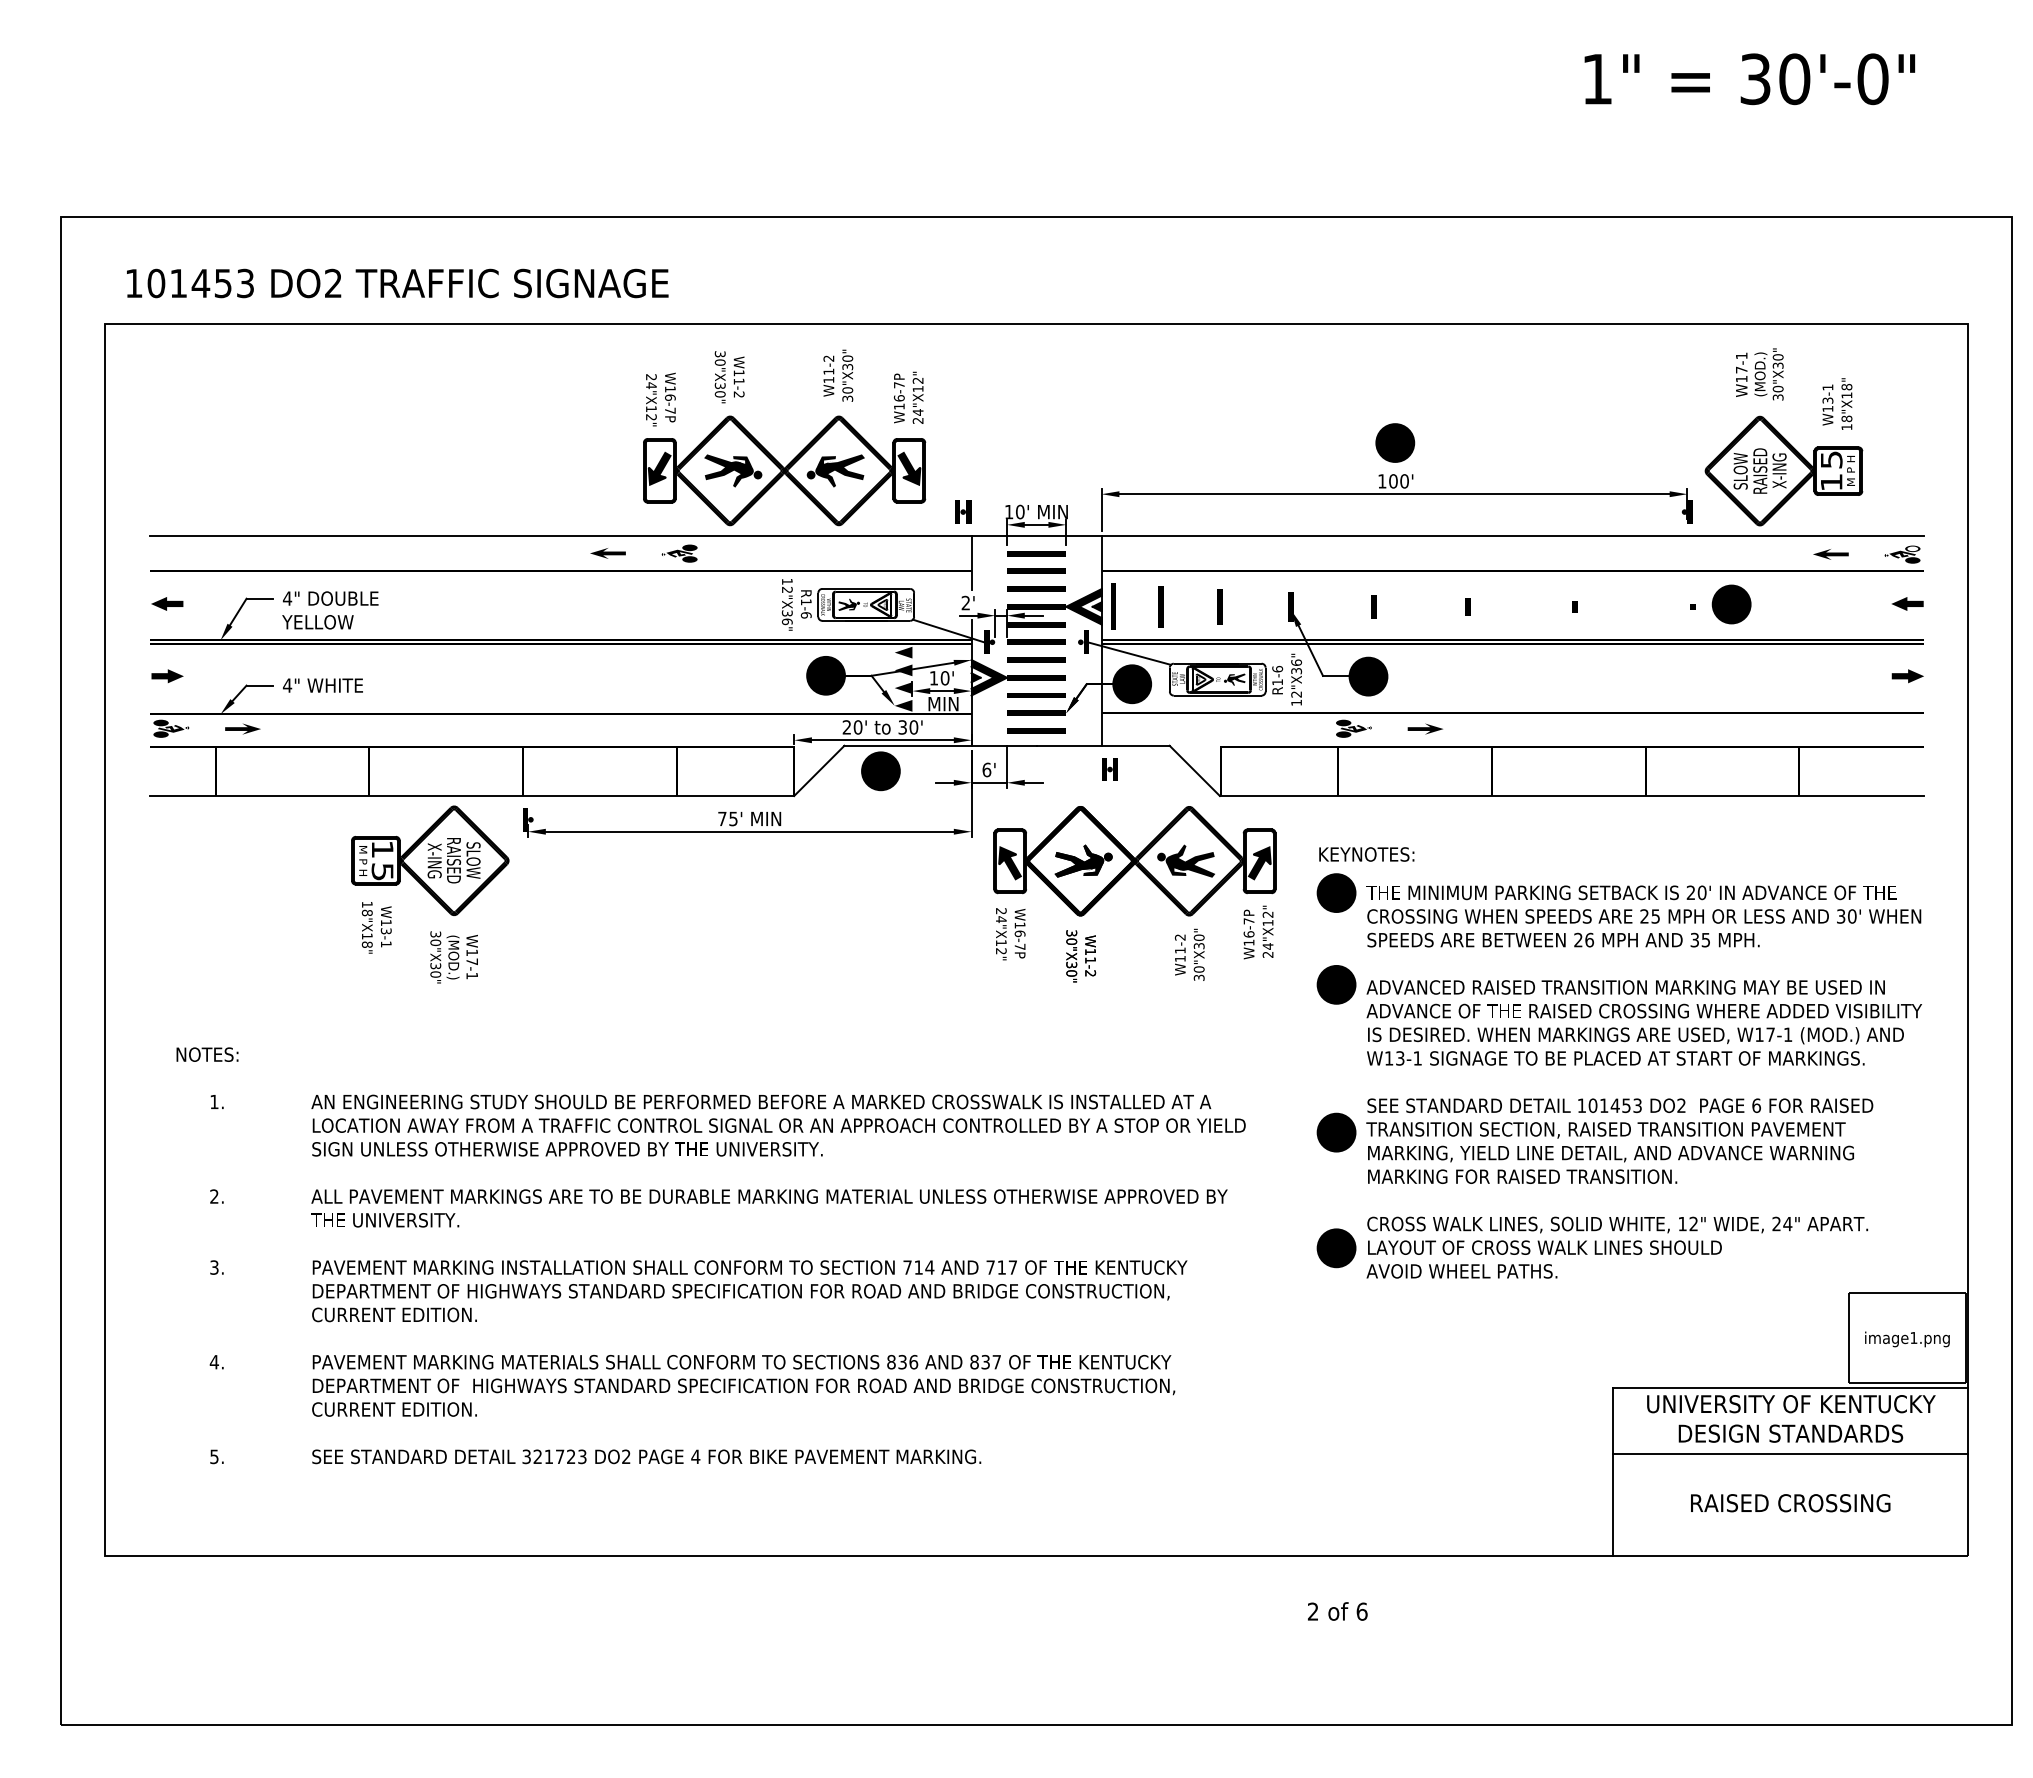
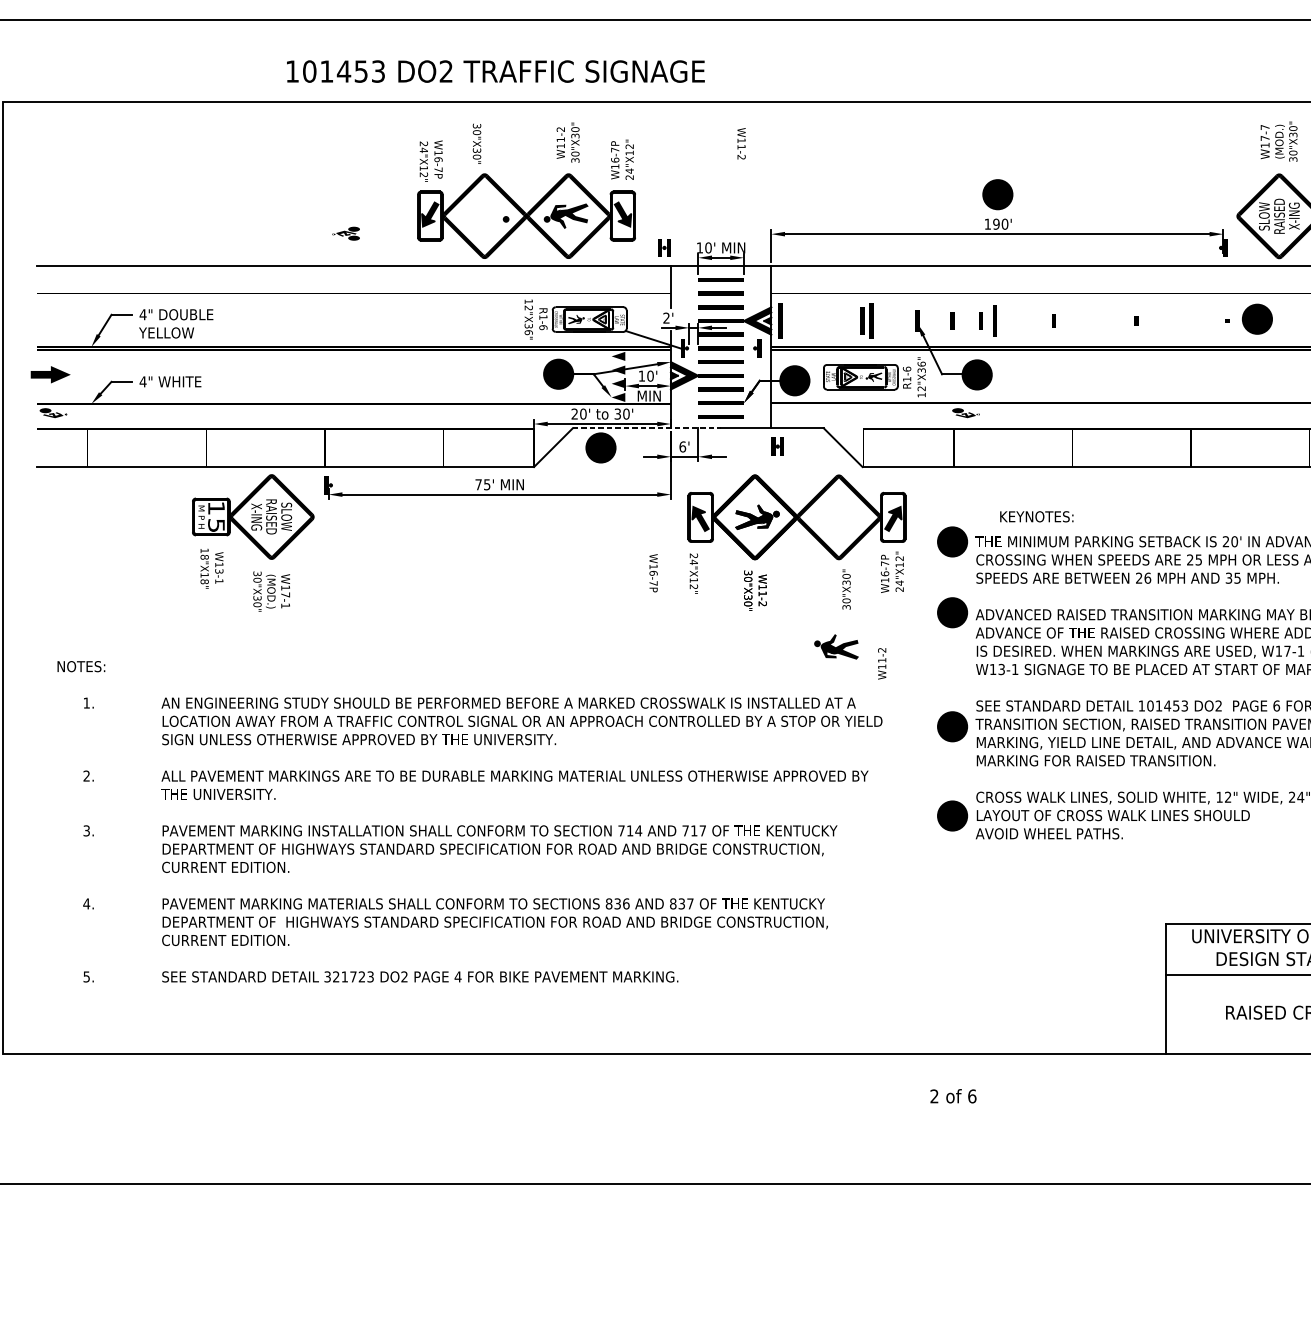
text: (397, 283) -> (495, 71), moved
text: (1741, 355) -> (1265, 127), W17-1 -> W17-7
text: (738, 376) -> (741, 143), moved
fill: (728, 470) -> (483, 215), removed
text: (1393, 481) -> (996, 224), 100' -> 190'
part: (607, 553) -> (390, 279), removed
part: (679, 553) -> (346, 233), moved
part: (167, 603) -> (50, 318), removed
line: (1160, 606) -> (994, 320), moved
line: (1231, 606) -> (871, 320), added
line: (1336, 606) -> (952, 320), added
line: (1130, 653) -> (793, 357), removed
part: (167, 675) -> (50, 374), size x1.6
part: (242, 728) -> (108, 414), removed
part: (1425, 728) -> (1021, 414), removed
fill: (160, 734) -> (45, 419), removed
fill: (1343, 734) -> (957, 419), removed
line: (941, 745) -> (647, 428), solid -> dashed
text: (1366, 854) -> (1036, 516), moved
part: (1185, 860) -> (836, 646), moved
text: (1019, 933) -> (653, 573), moved
text: (1180, 954) -> (882, 663), moved

